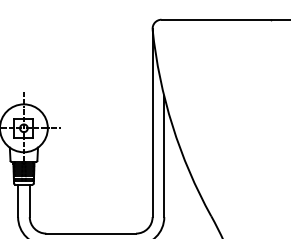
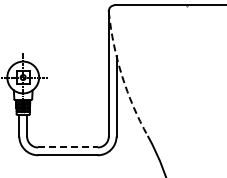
arc: (173, 125) -> (122, 75), solid -> dashed
line: (90, 233) -> (67, 147), solid -> dashed

